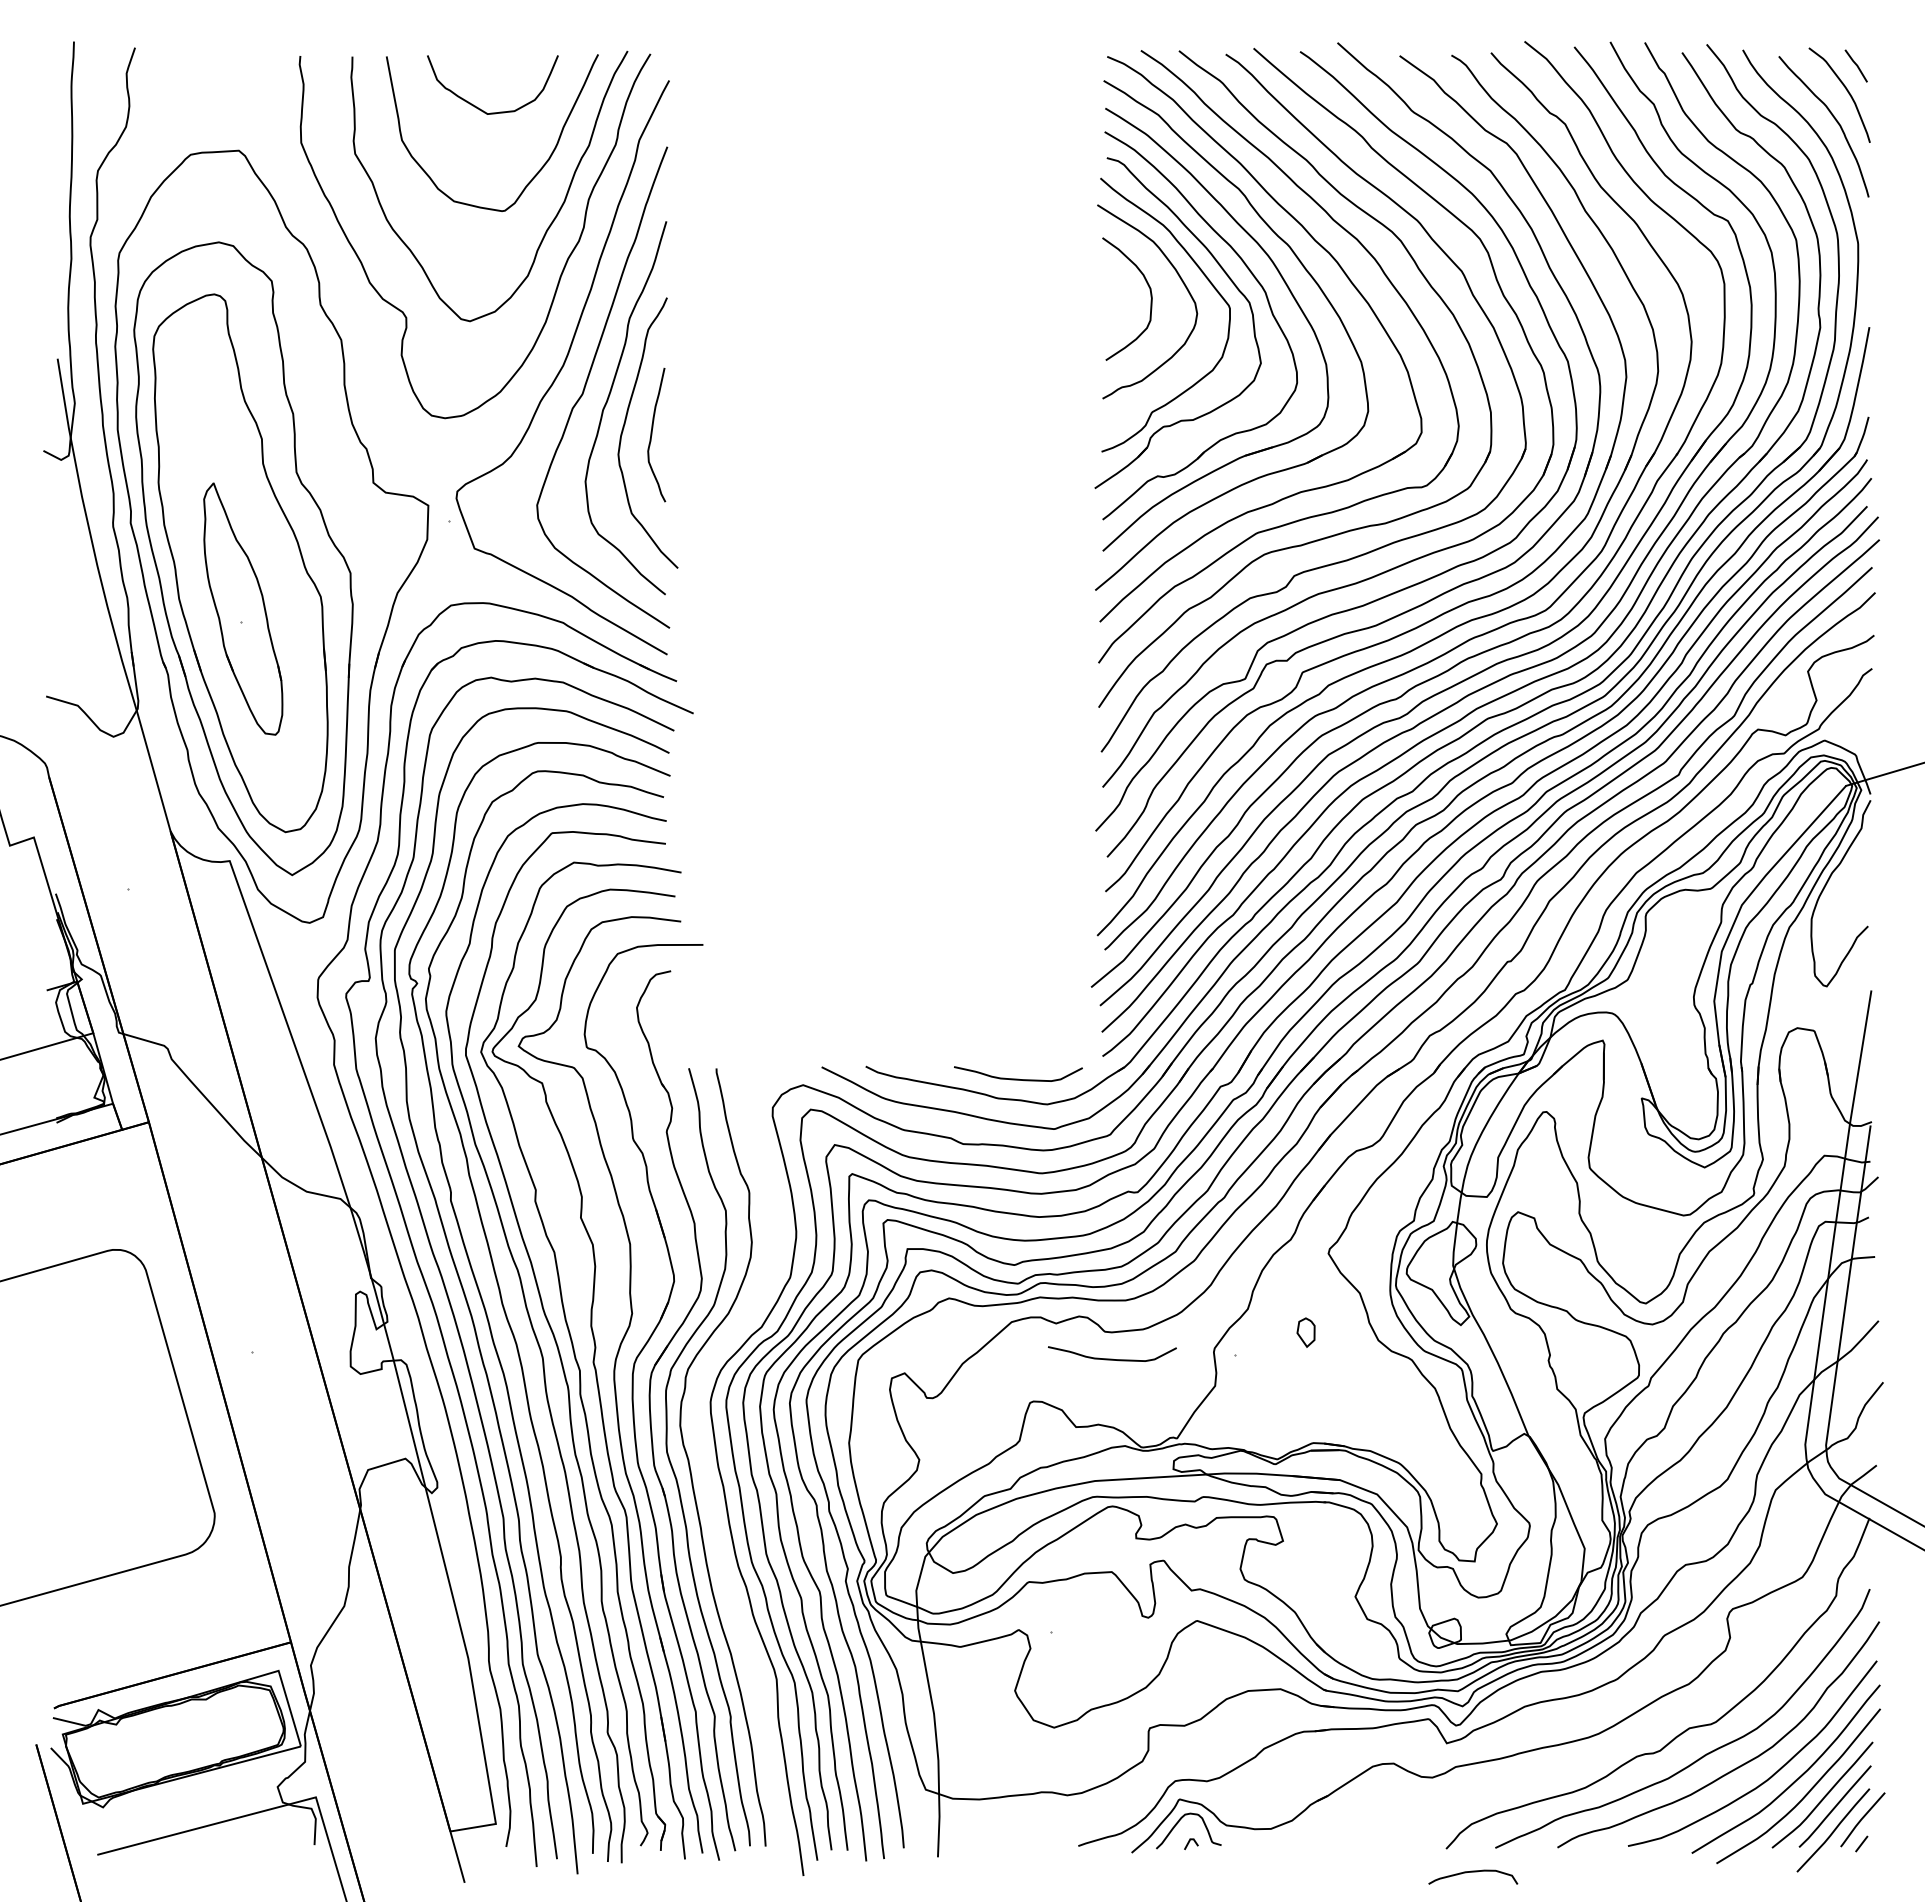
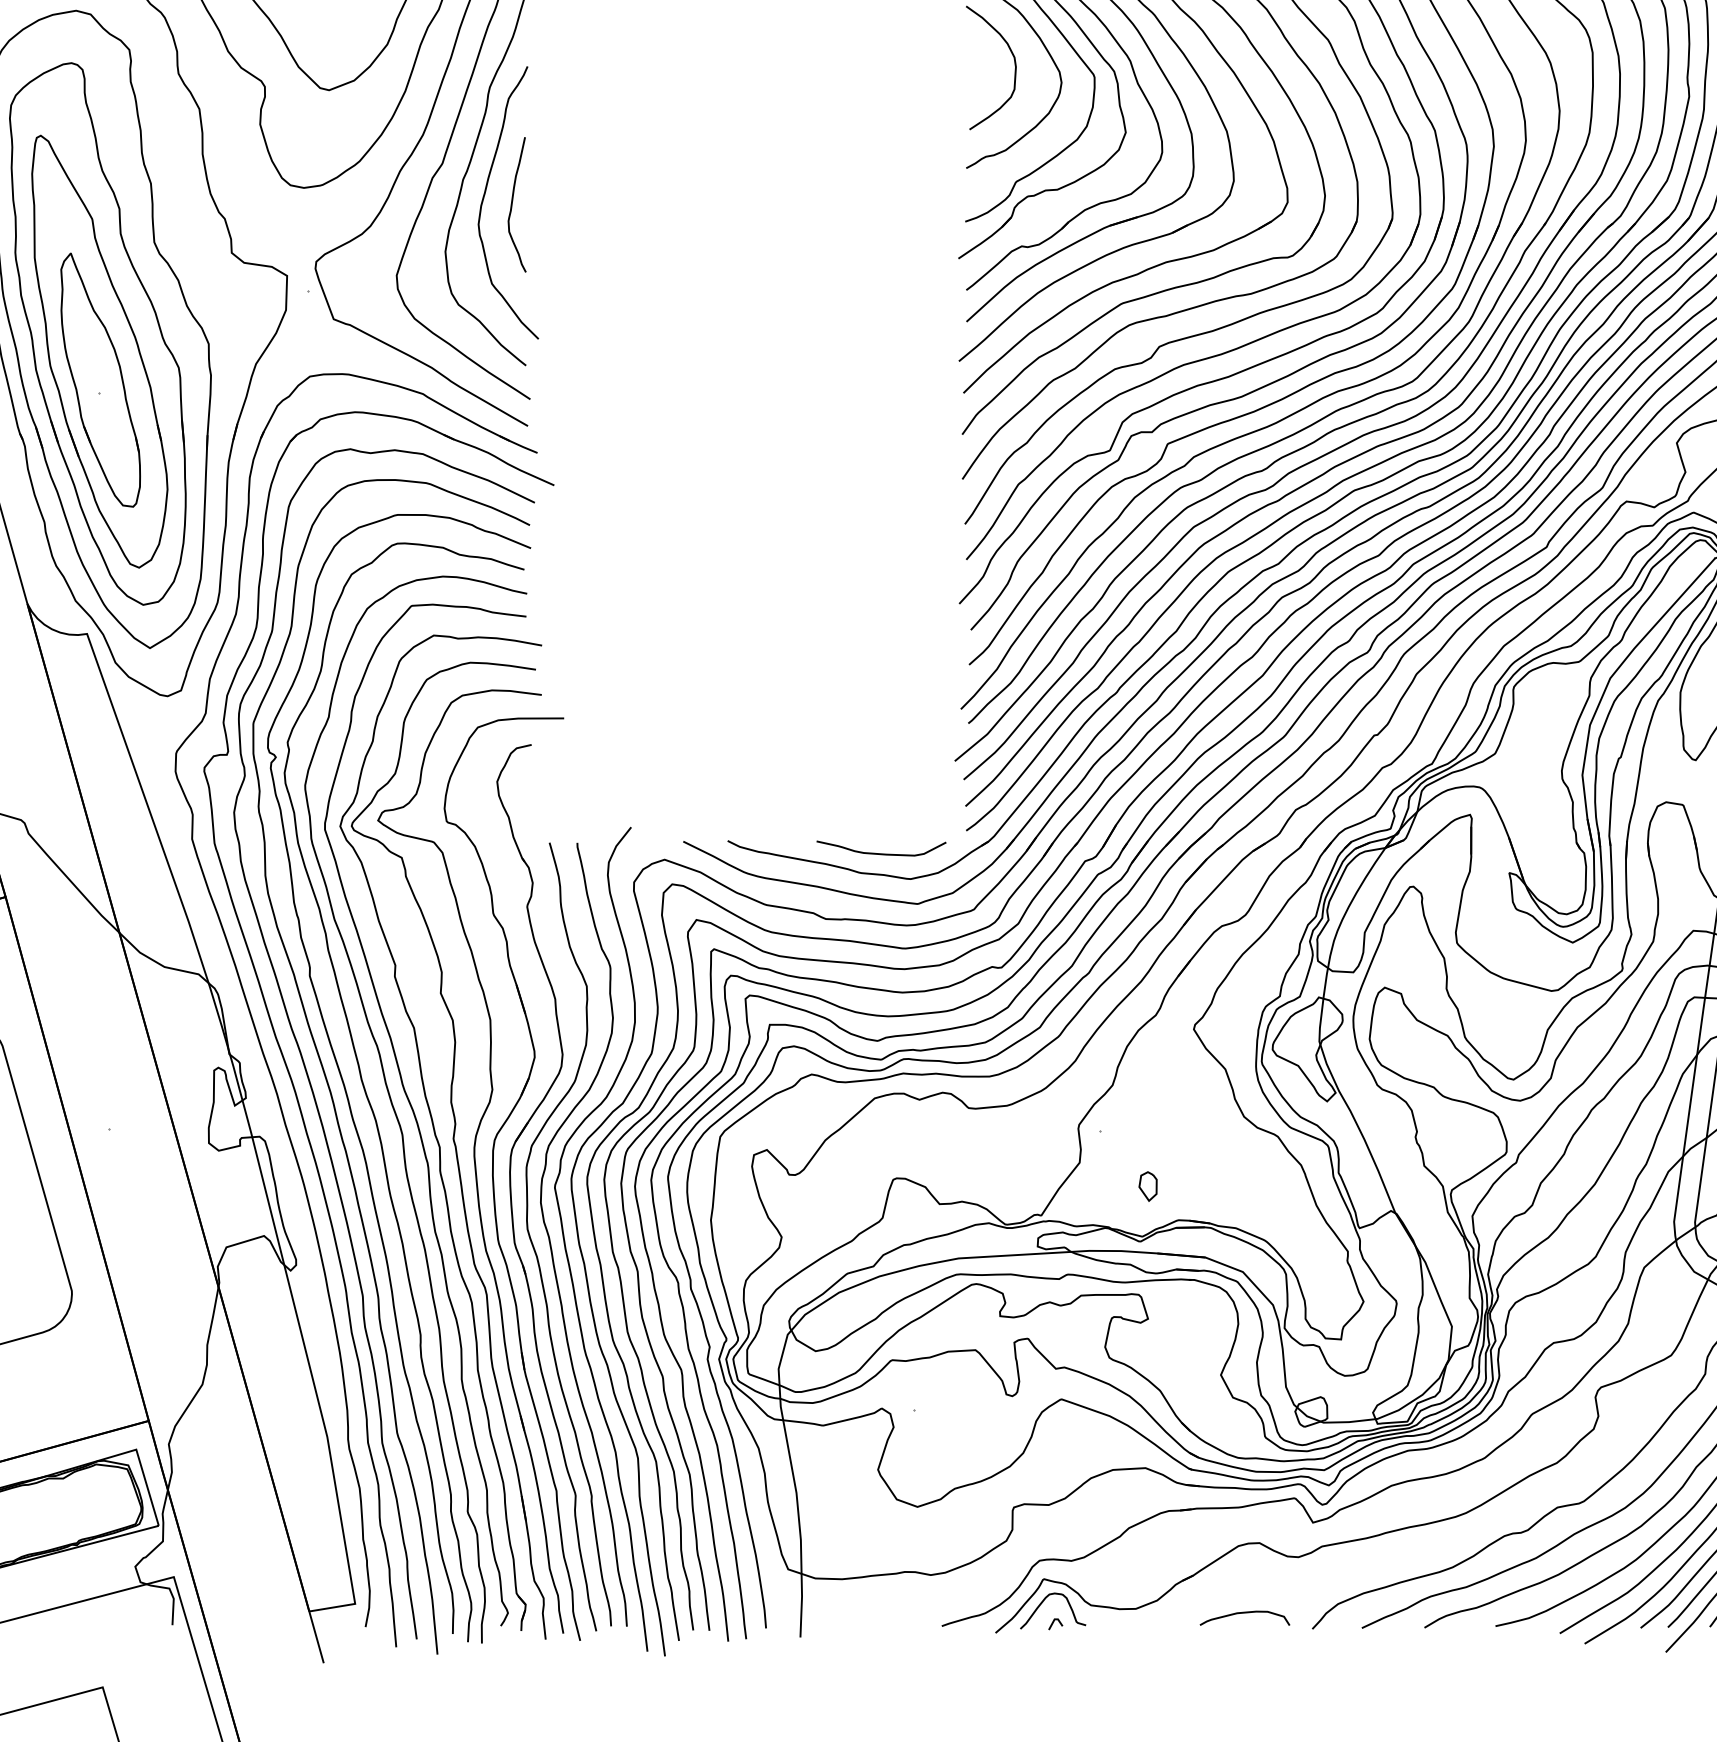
part: (242, 580) -> (99, 351), added
part: (1305, 1332) -> (1147, 1186), moved
curve: (1112, 1358) -> (976, 1135), removed
curve: (705, 1468) -> (566, 1245), added
curve: (1473, 1872) -> (1245, 1613), moved

